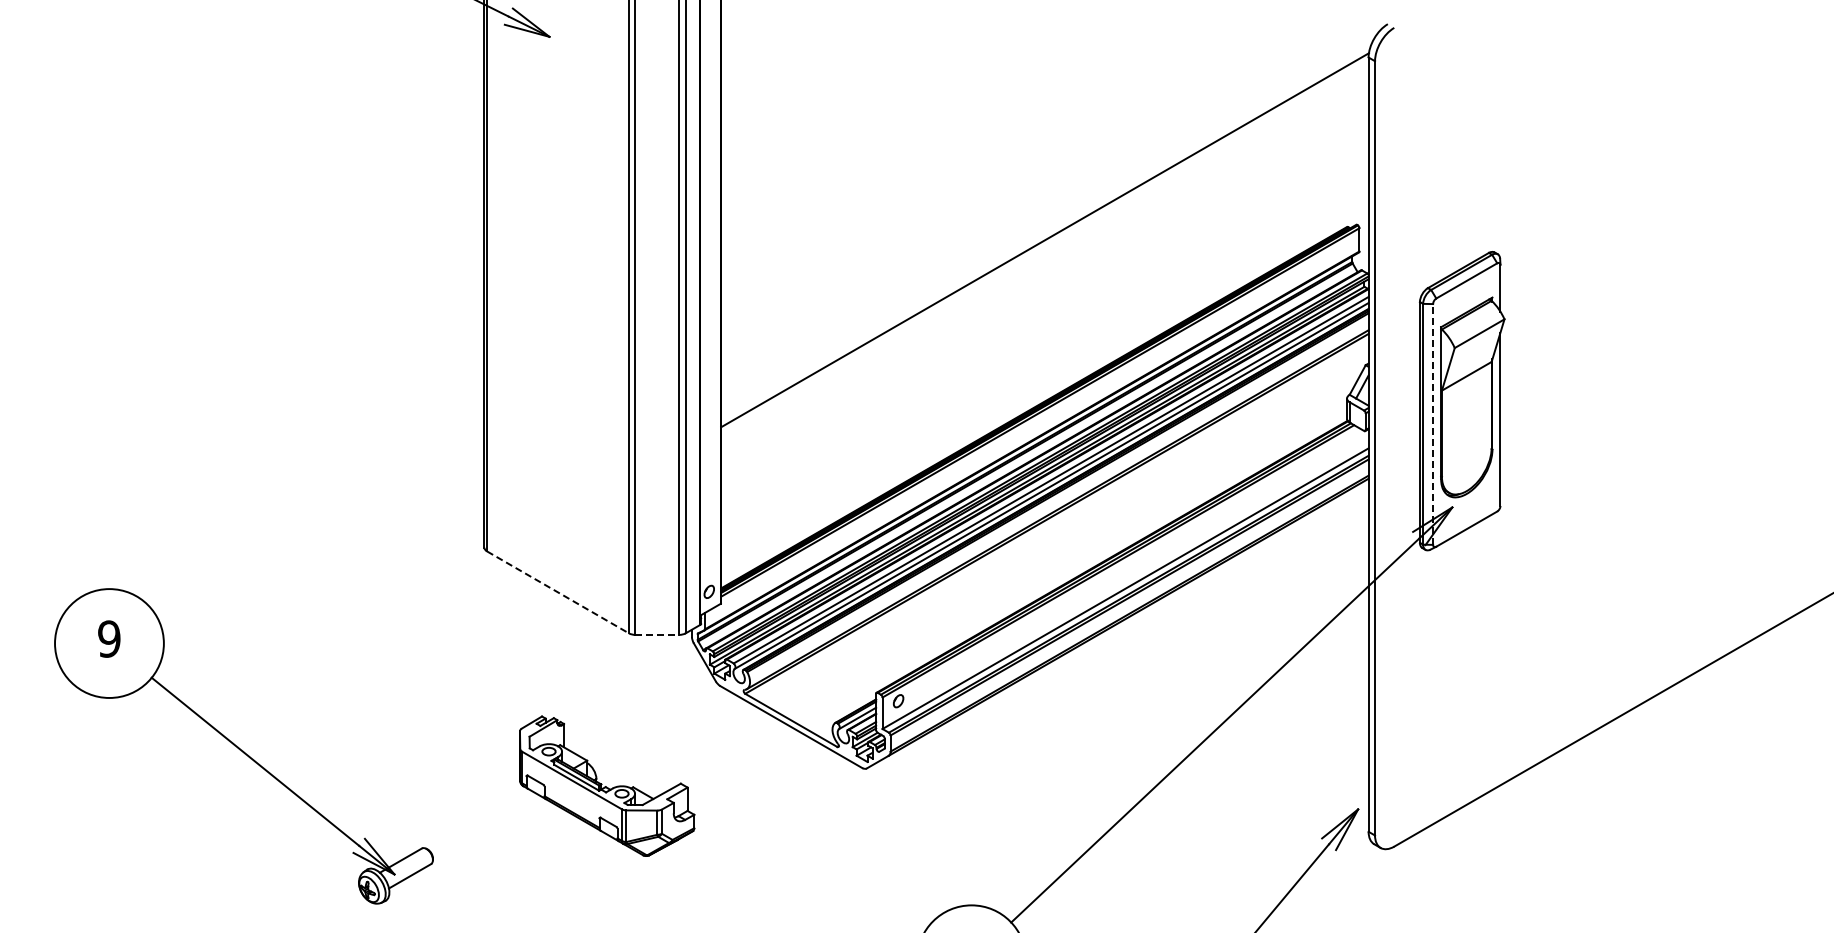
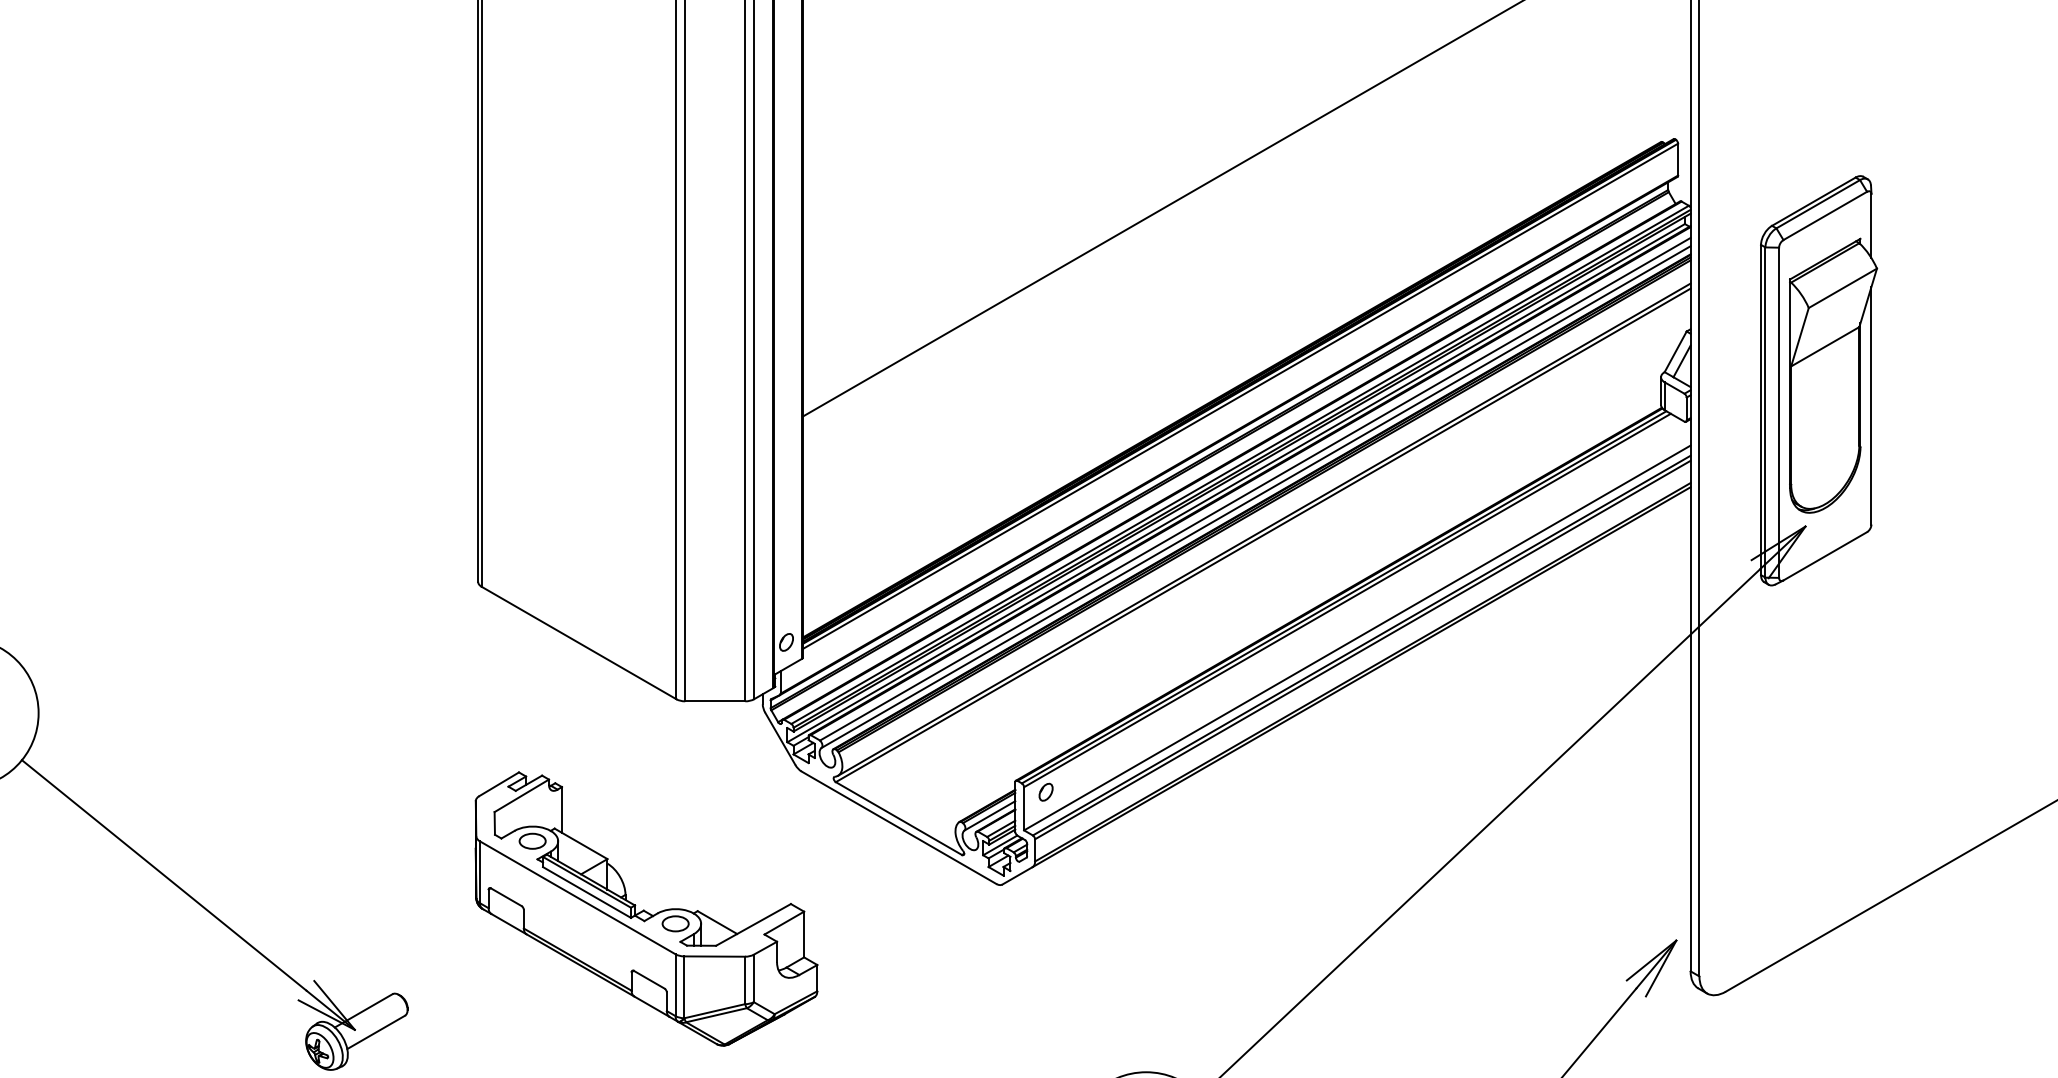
line: (1433, 423) -> (1779, 411), dashed -> solid
line: (558, 592) -> (579, 643), dashed -> solid
line: (657, 634) -> (715, 700), dashed -> solid
part: (606, 785) -> (645, 907), size x1.43

